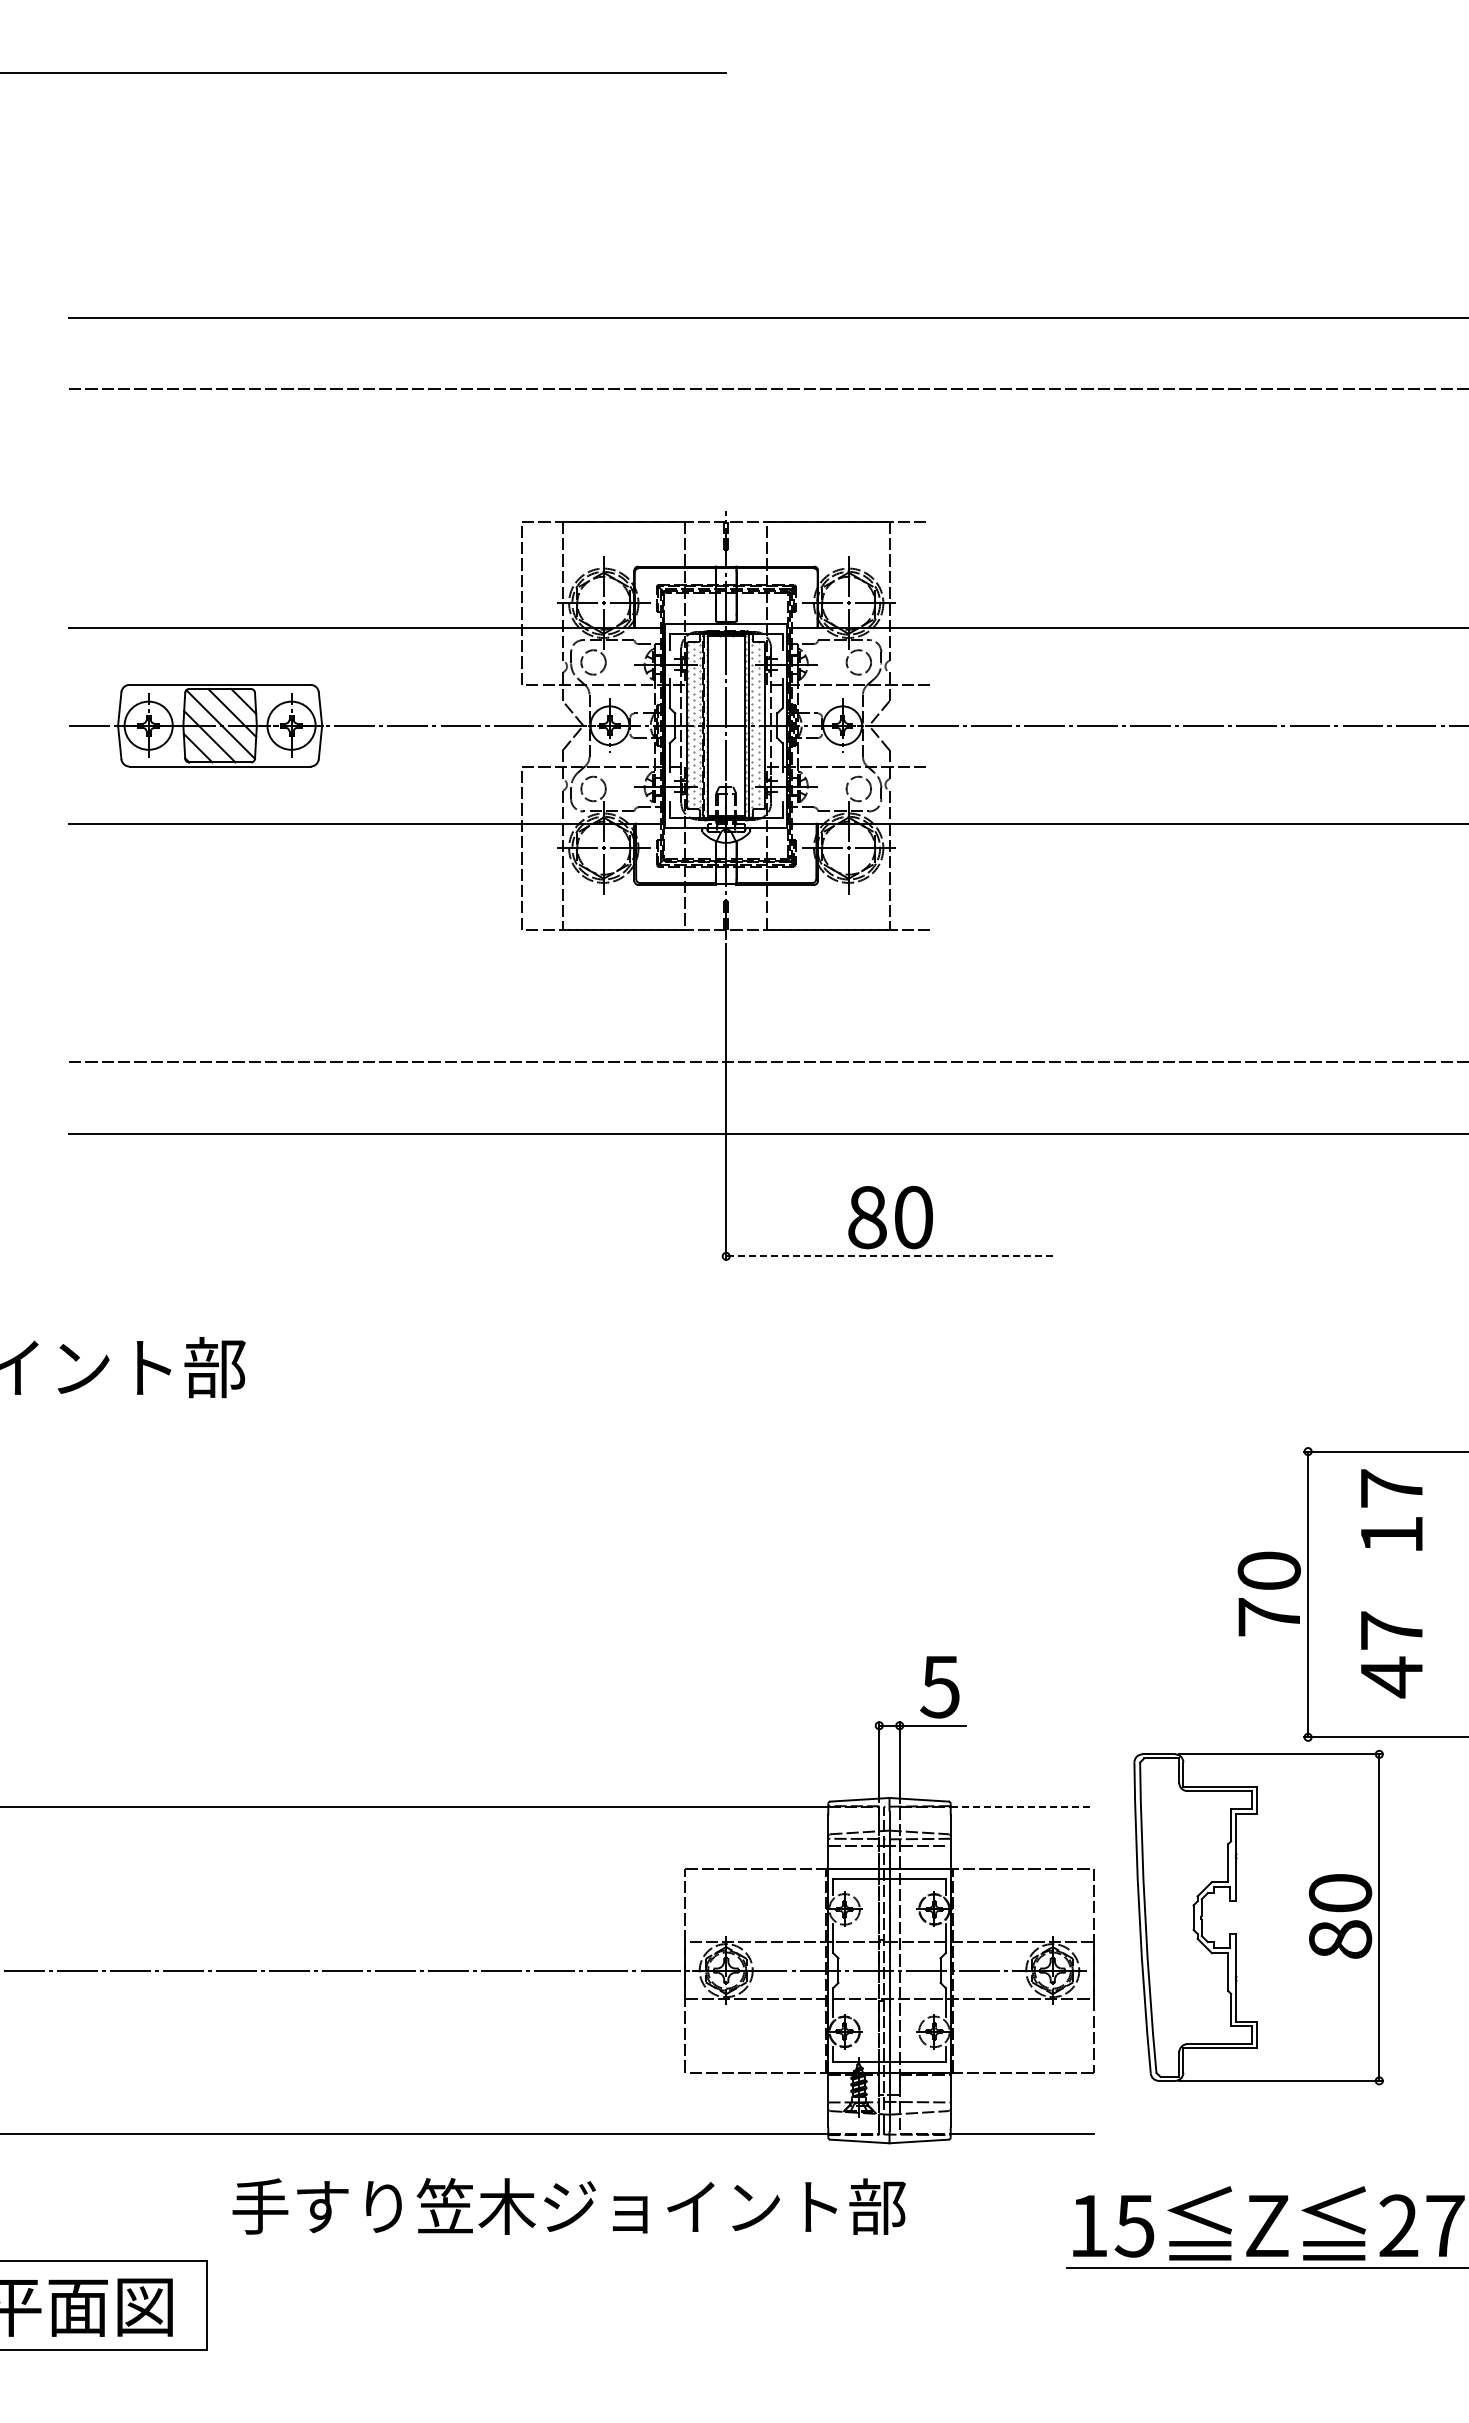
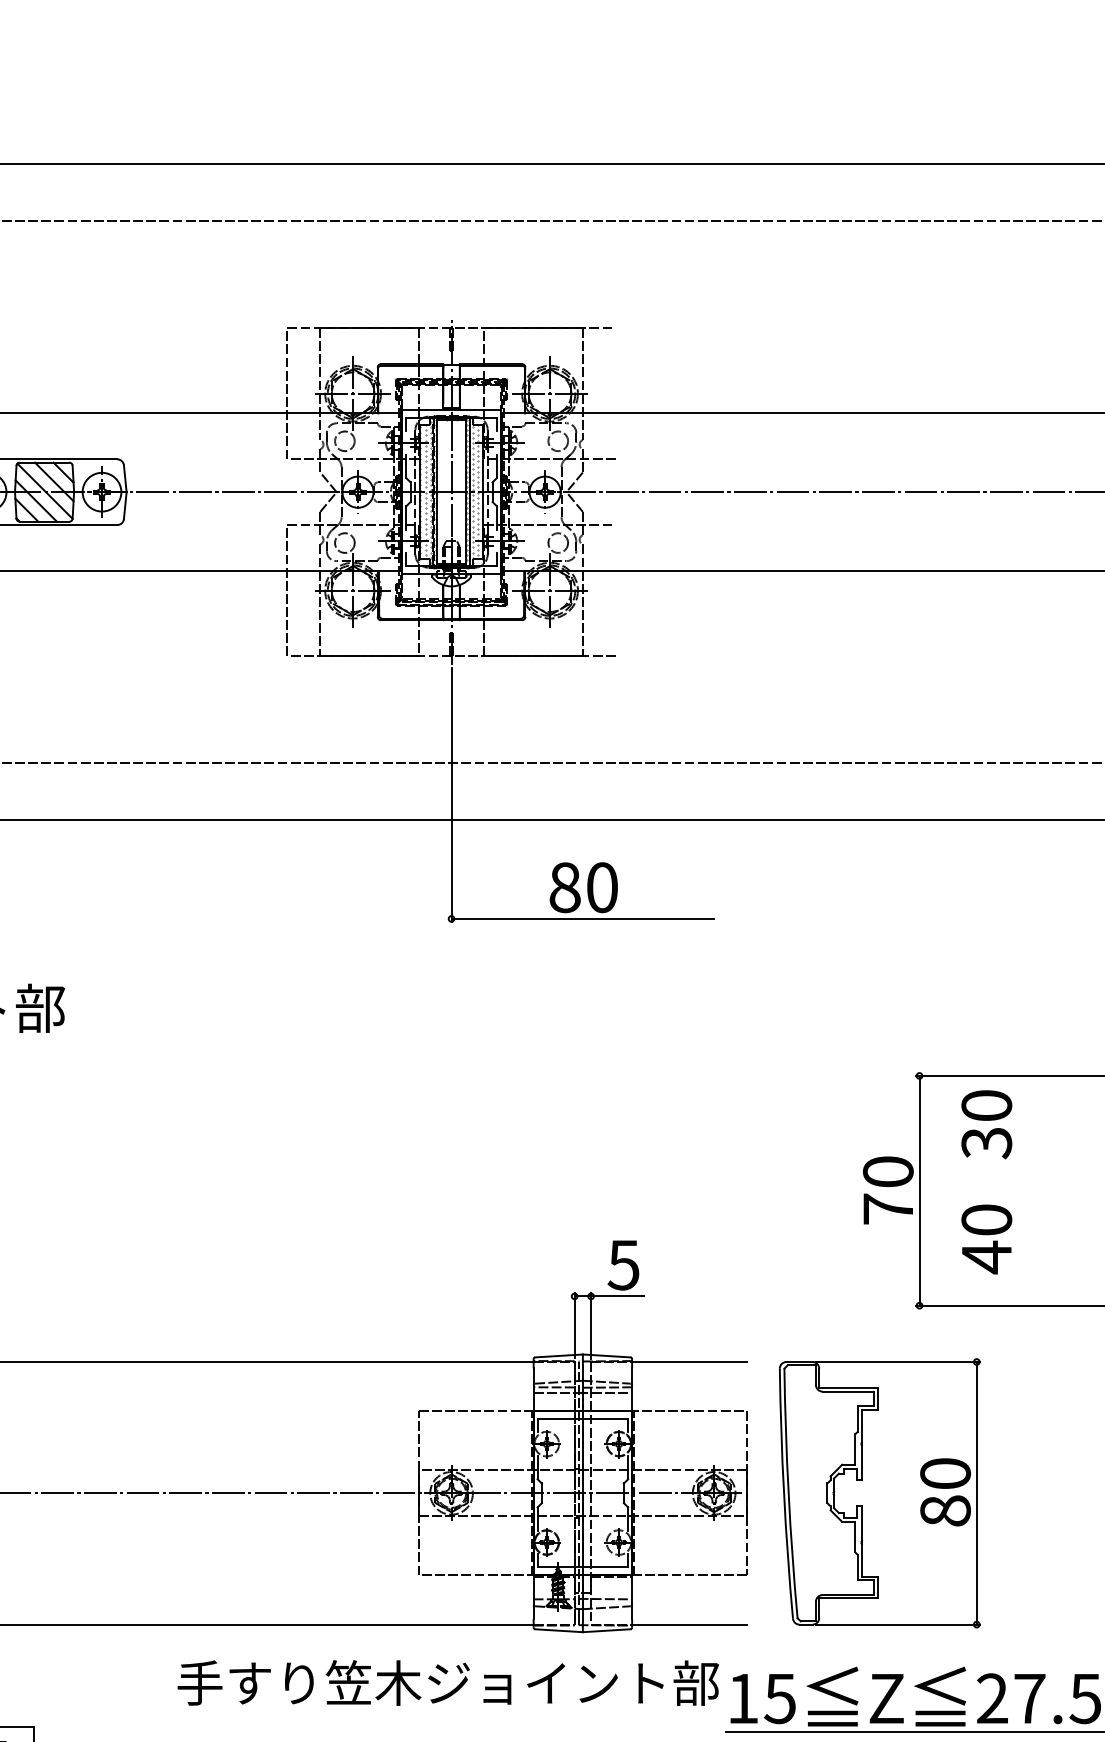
line: (889, 1256) -> (582, 919), dashed -> solid
text: (1391, 1512) -> (986, 1124), 17 -> 30
text: (1391, 1630) -> (986, 1219), 47 -> 40
line: (1022, 1807) -> (689, 1362), dashed -> solid
part: (1258, 1917) -> (879, 1493), moved
text: (568, 2206) -> (447, 1683), moved

